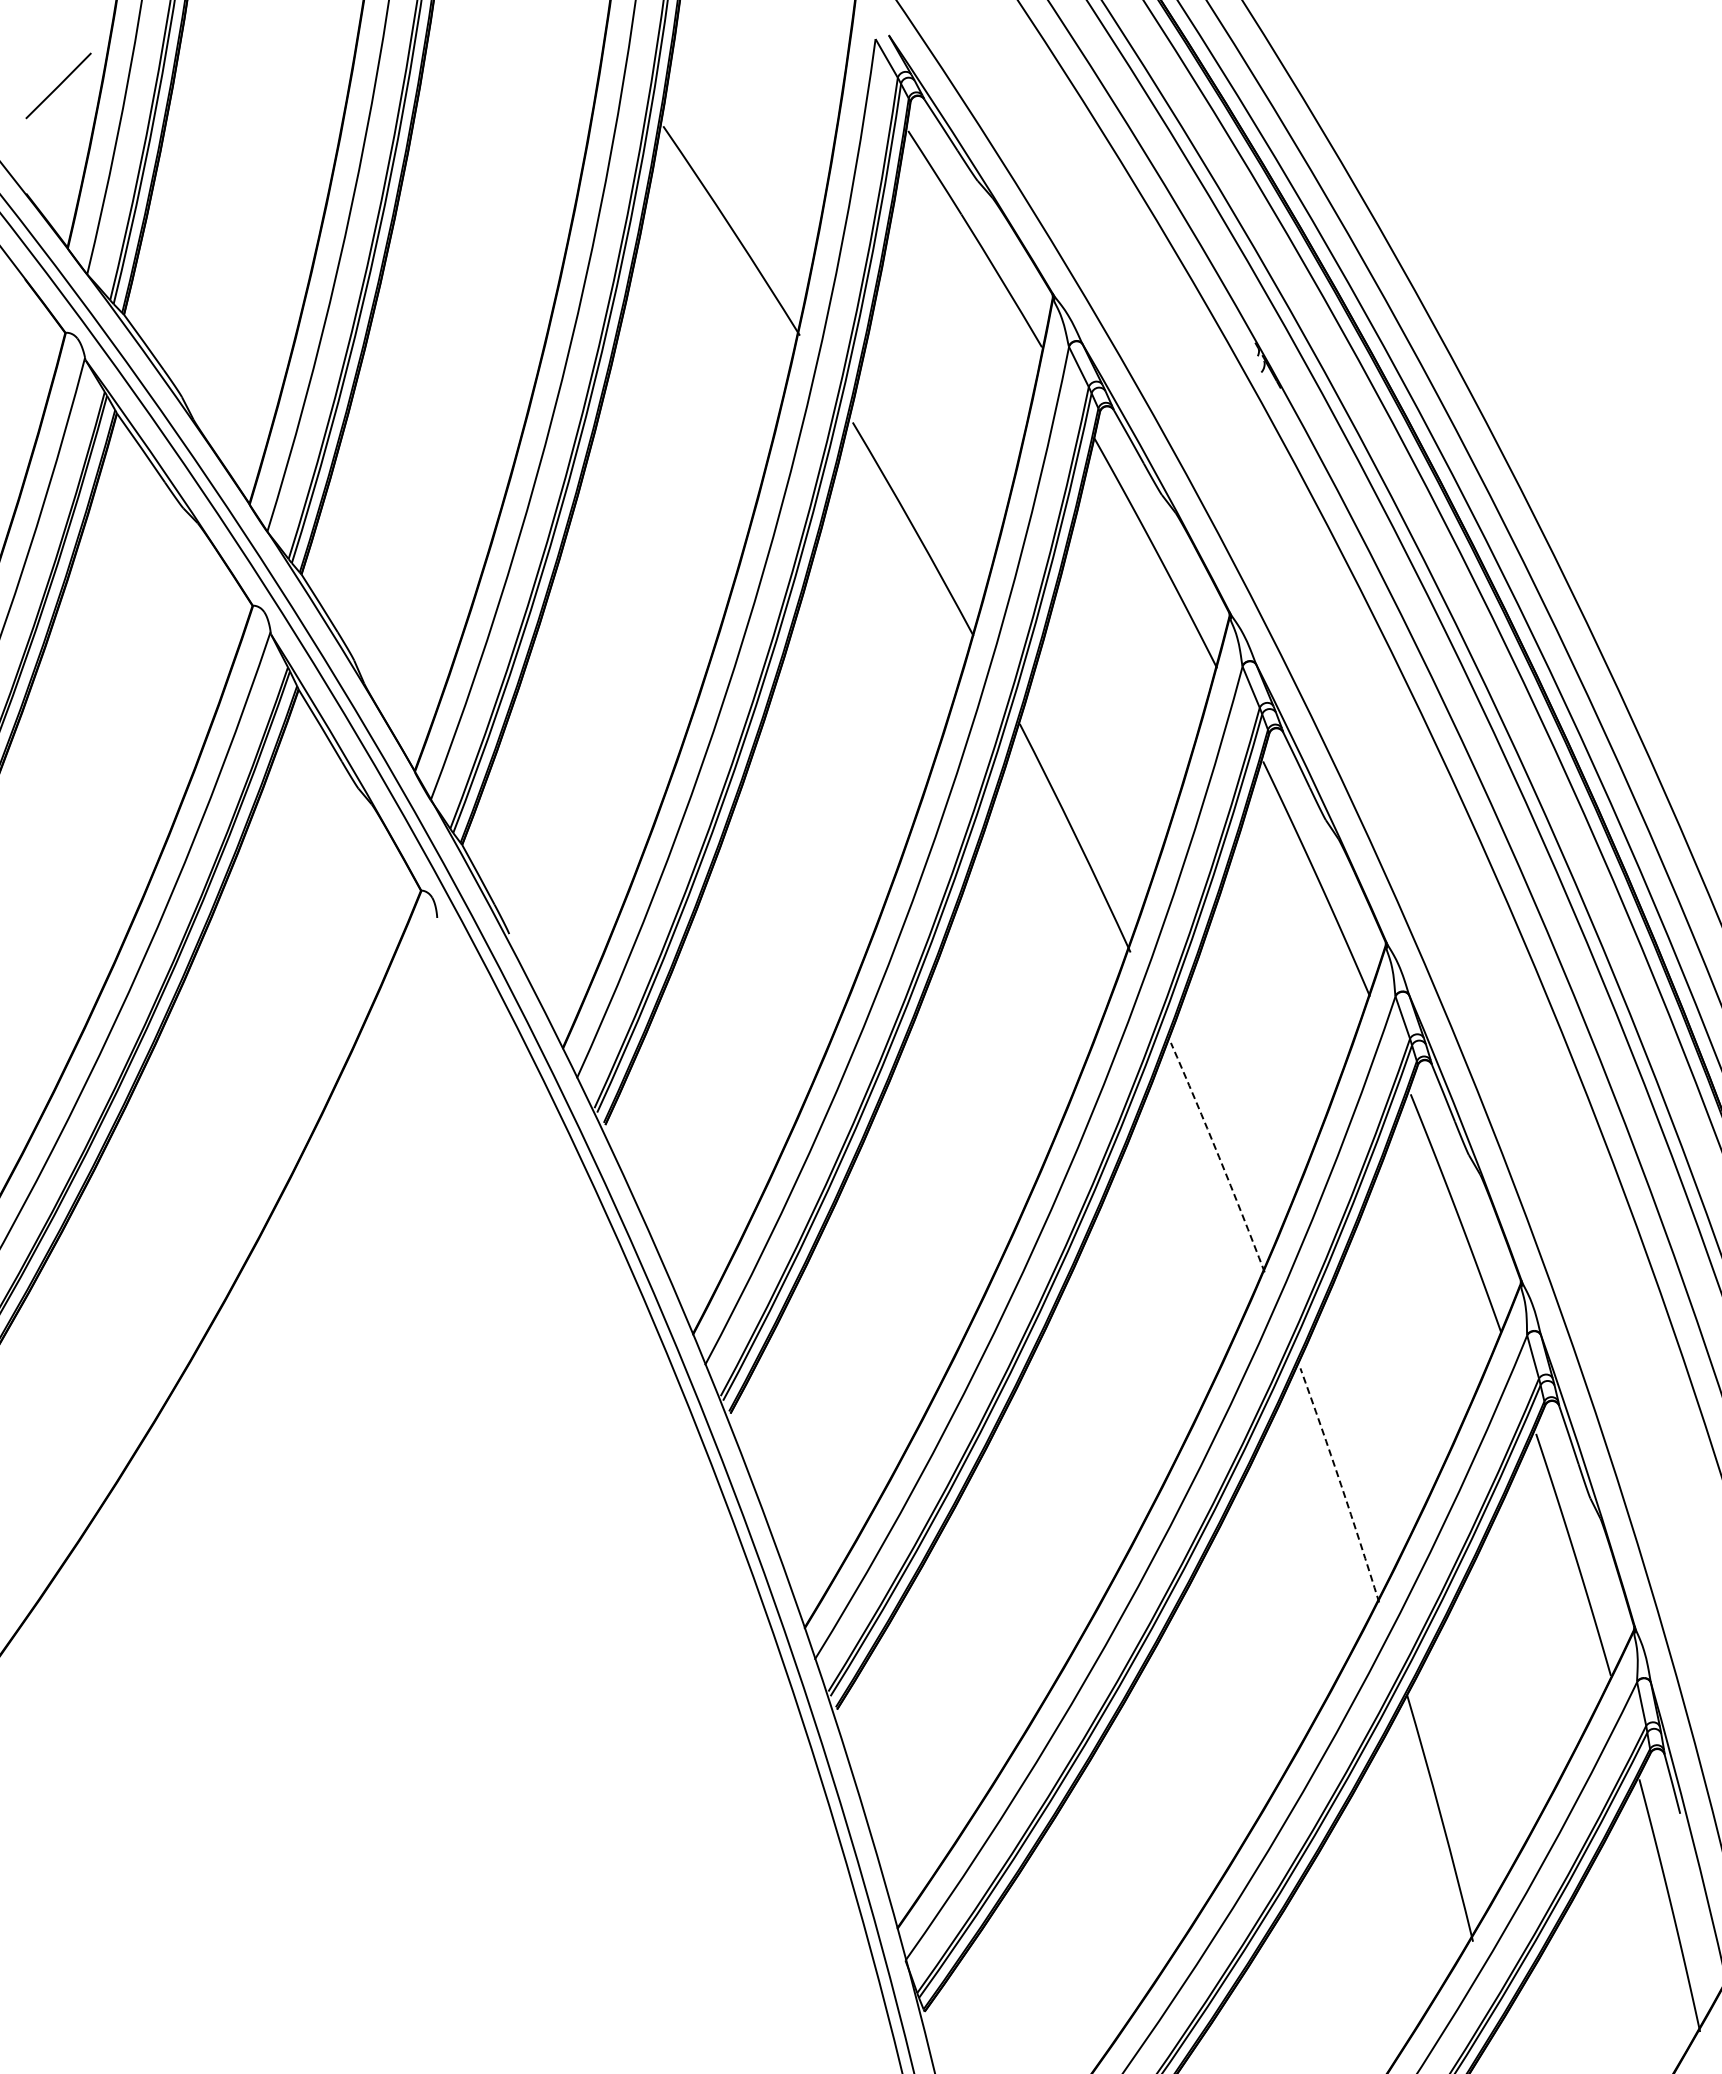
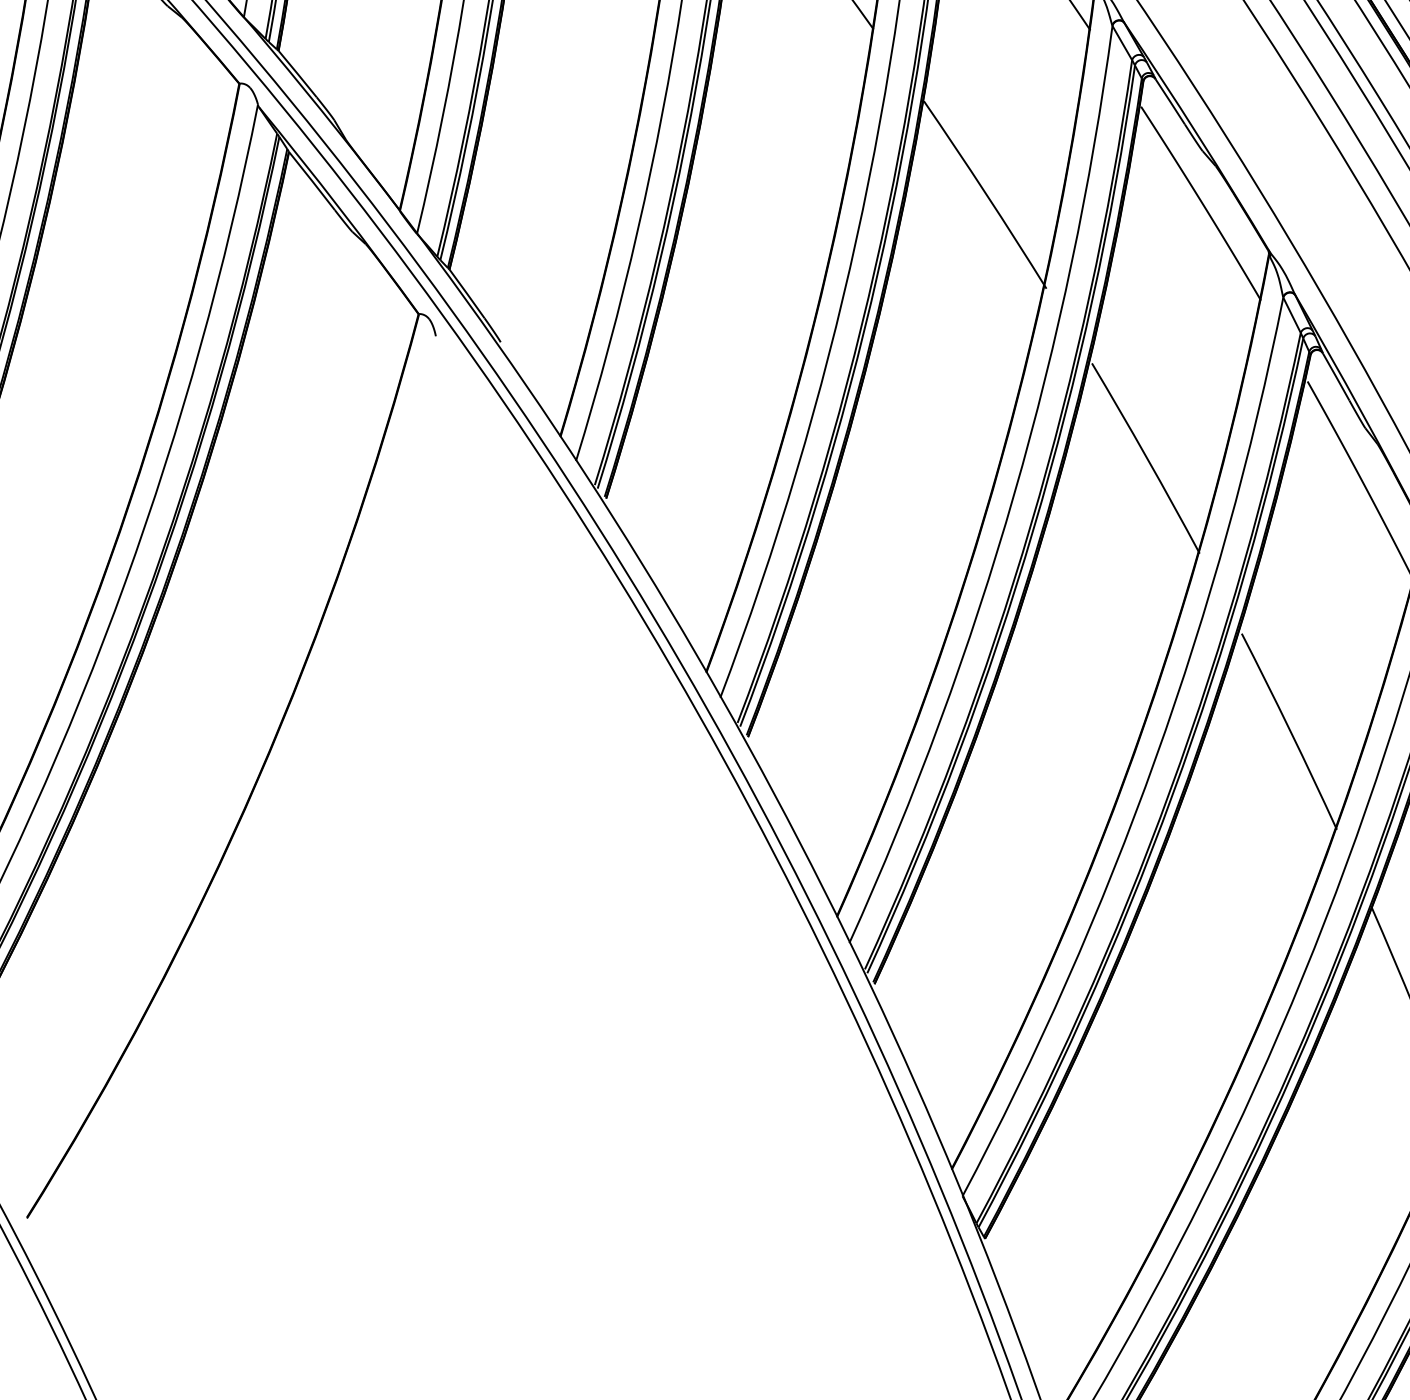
arc: (1219, 1157) -> (1147, 458), dashed -> solid
arc: (1341, 1485) -> (1290, 731), dashed -> solid

